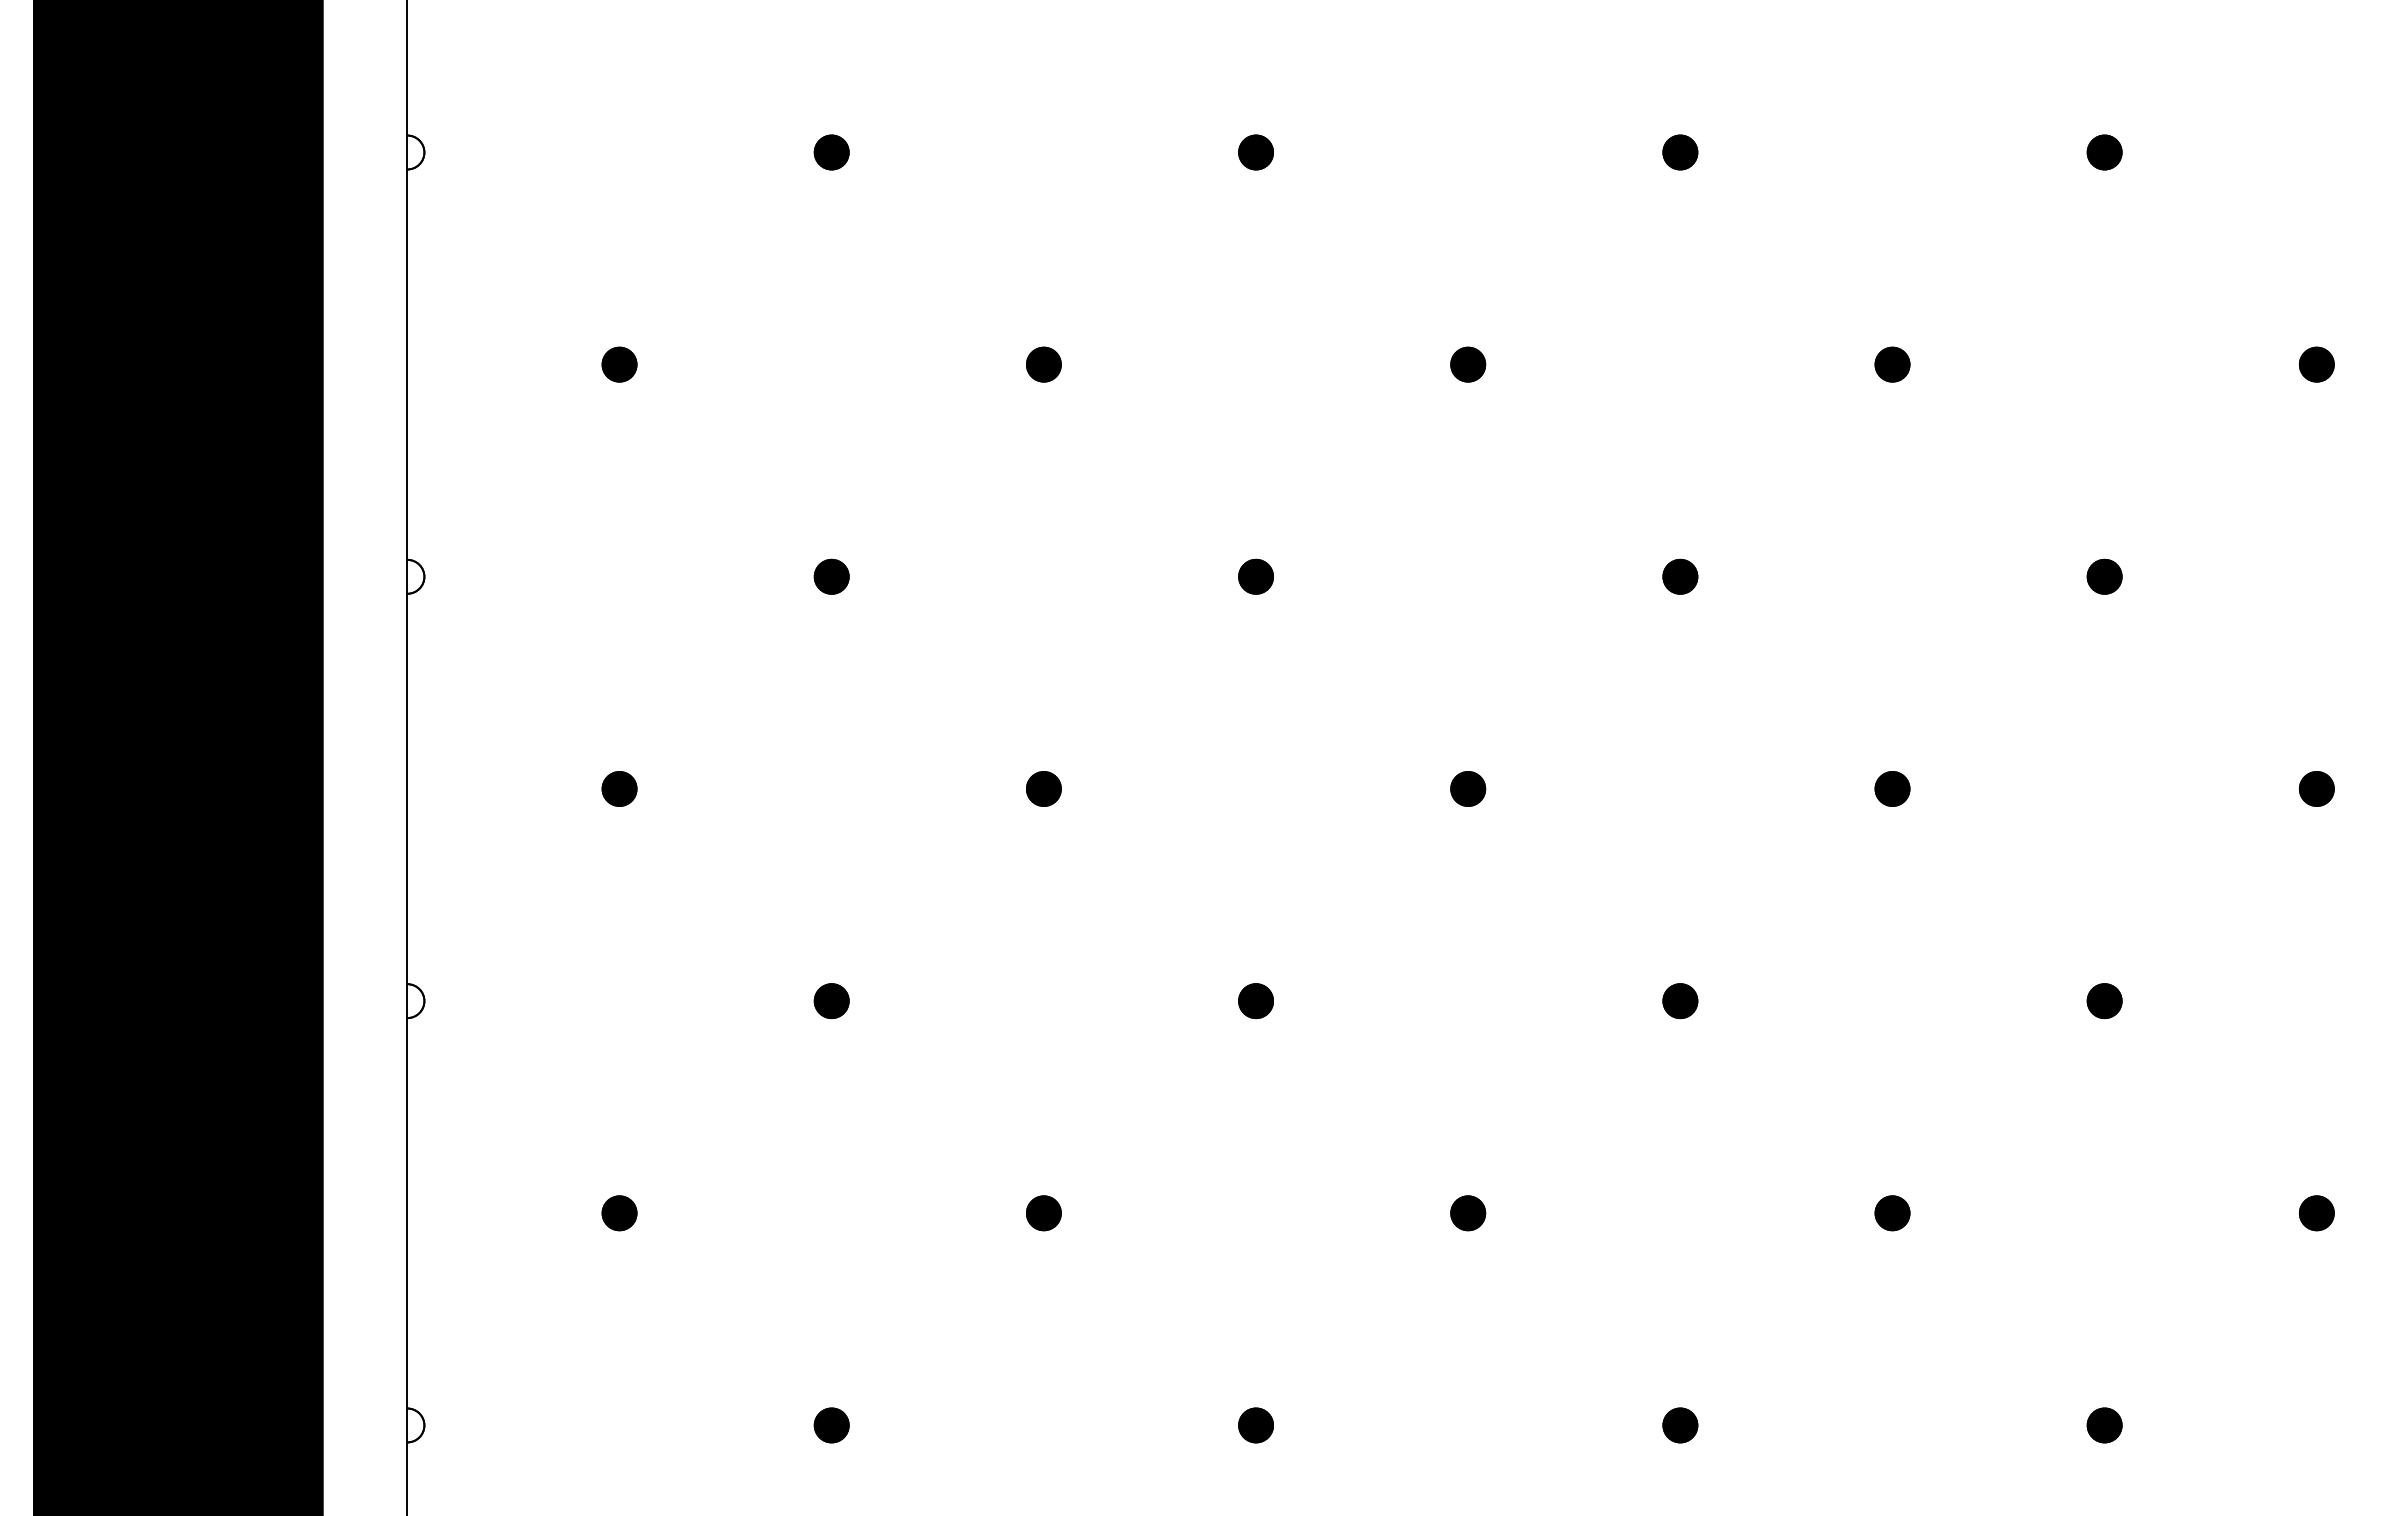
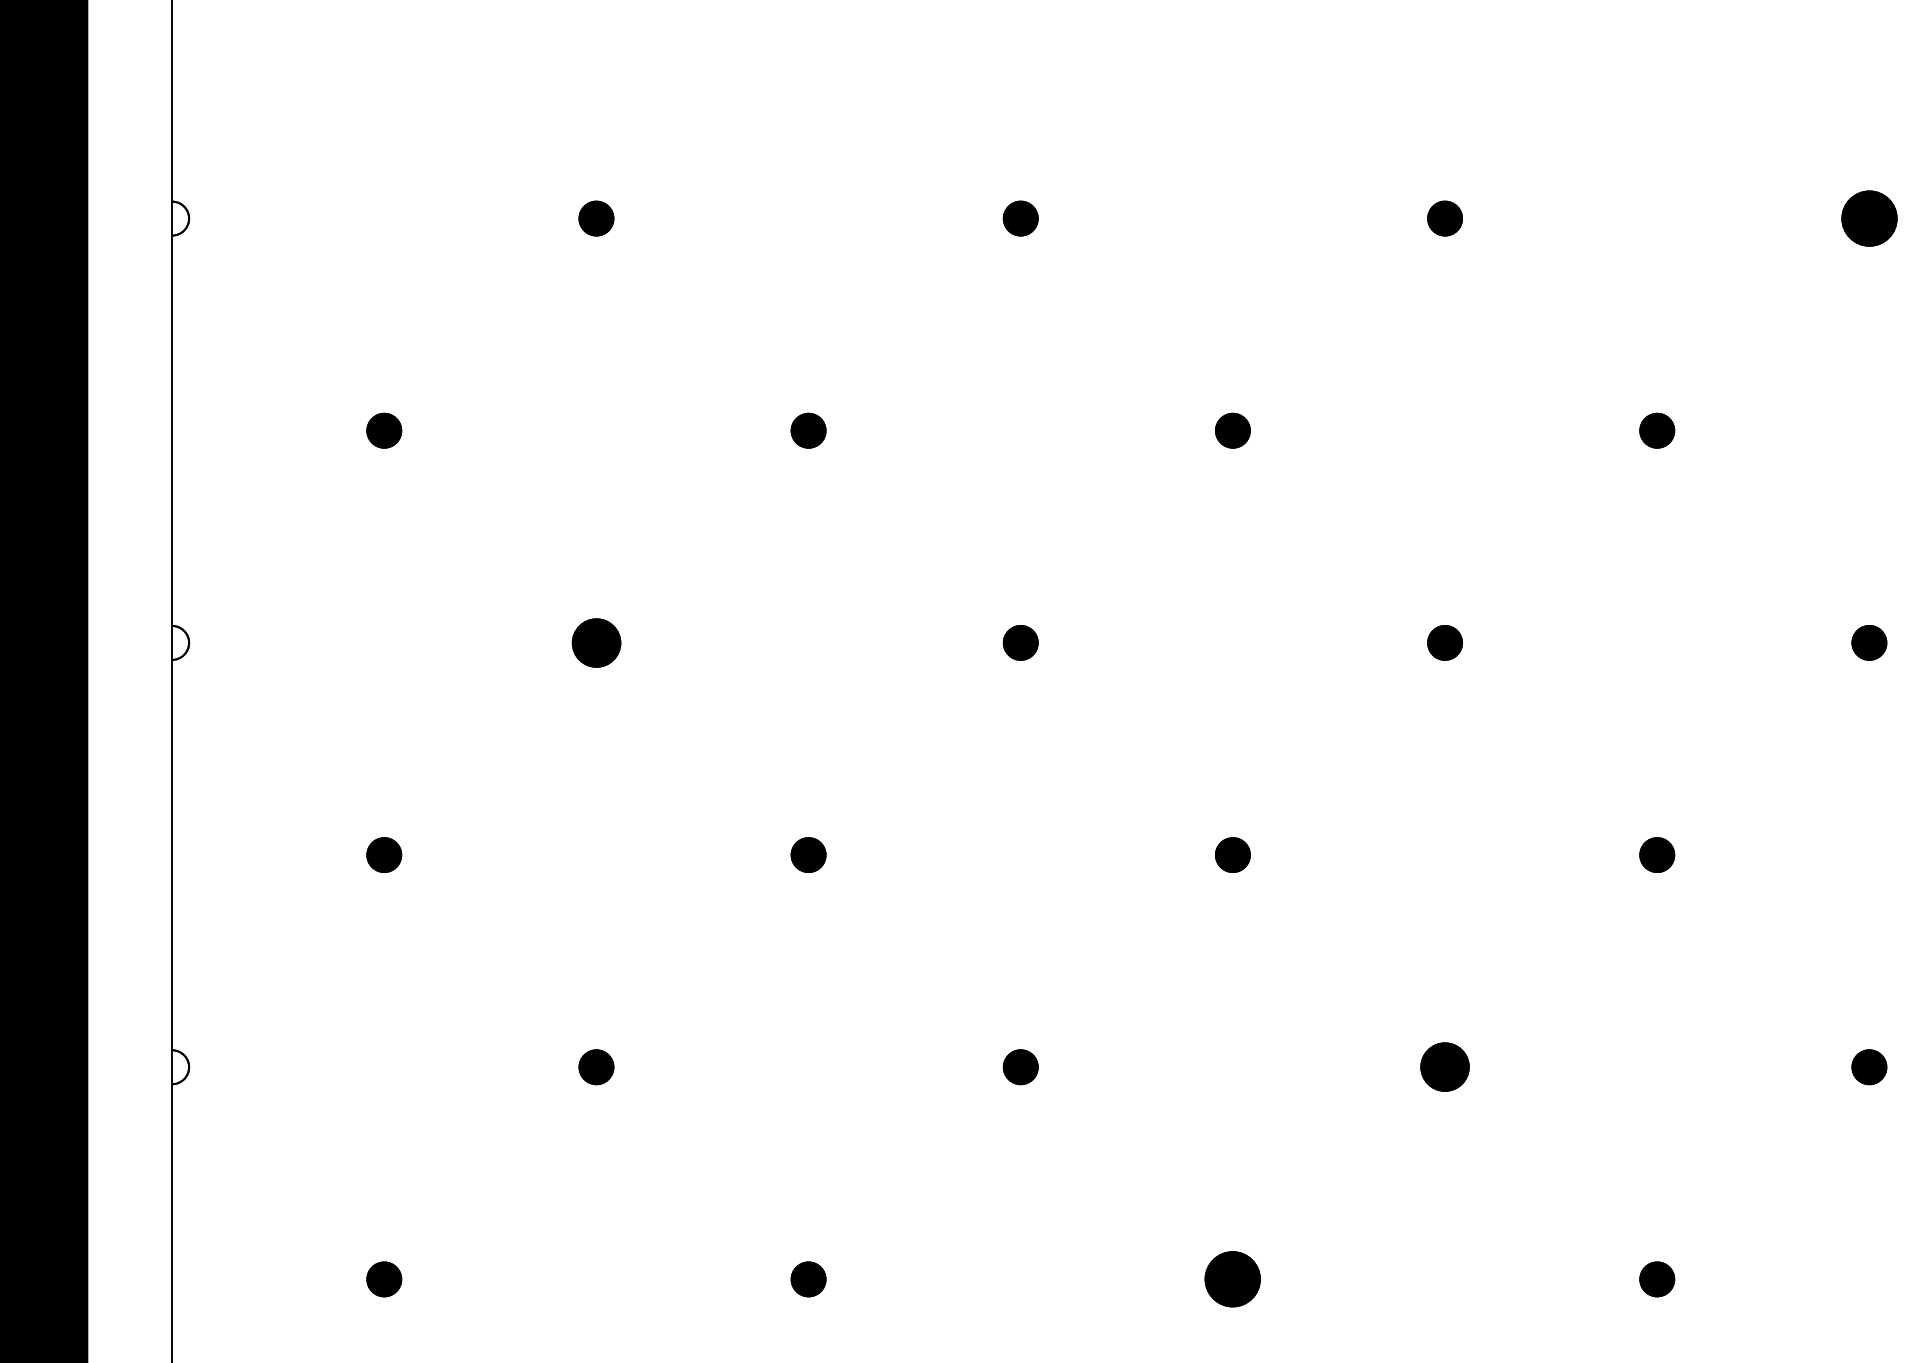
part: (2104, 152) -> (1869, 218), size x1.6
part: (831, 576) -> (596, 642), size x1.4
part: (1680, 1001) -> (1445, 1067), size x1.4
part: (1468, 1213) -> (1233, 1279), size x1.6

